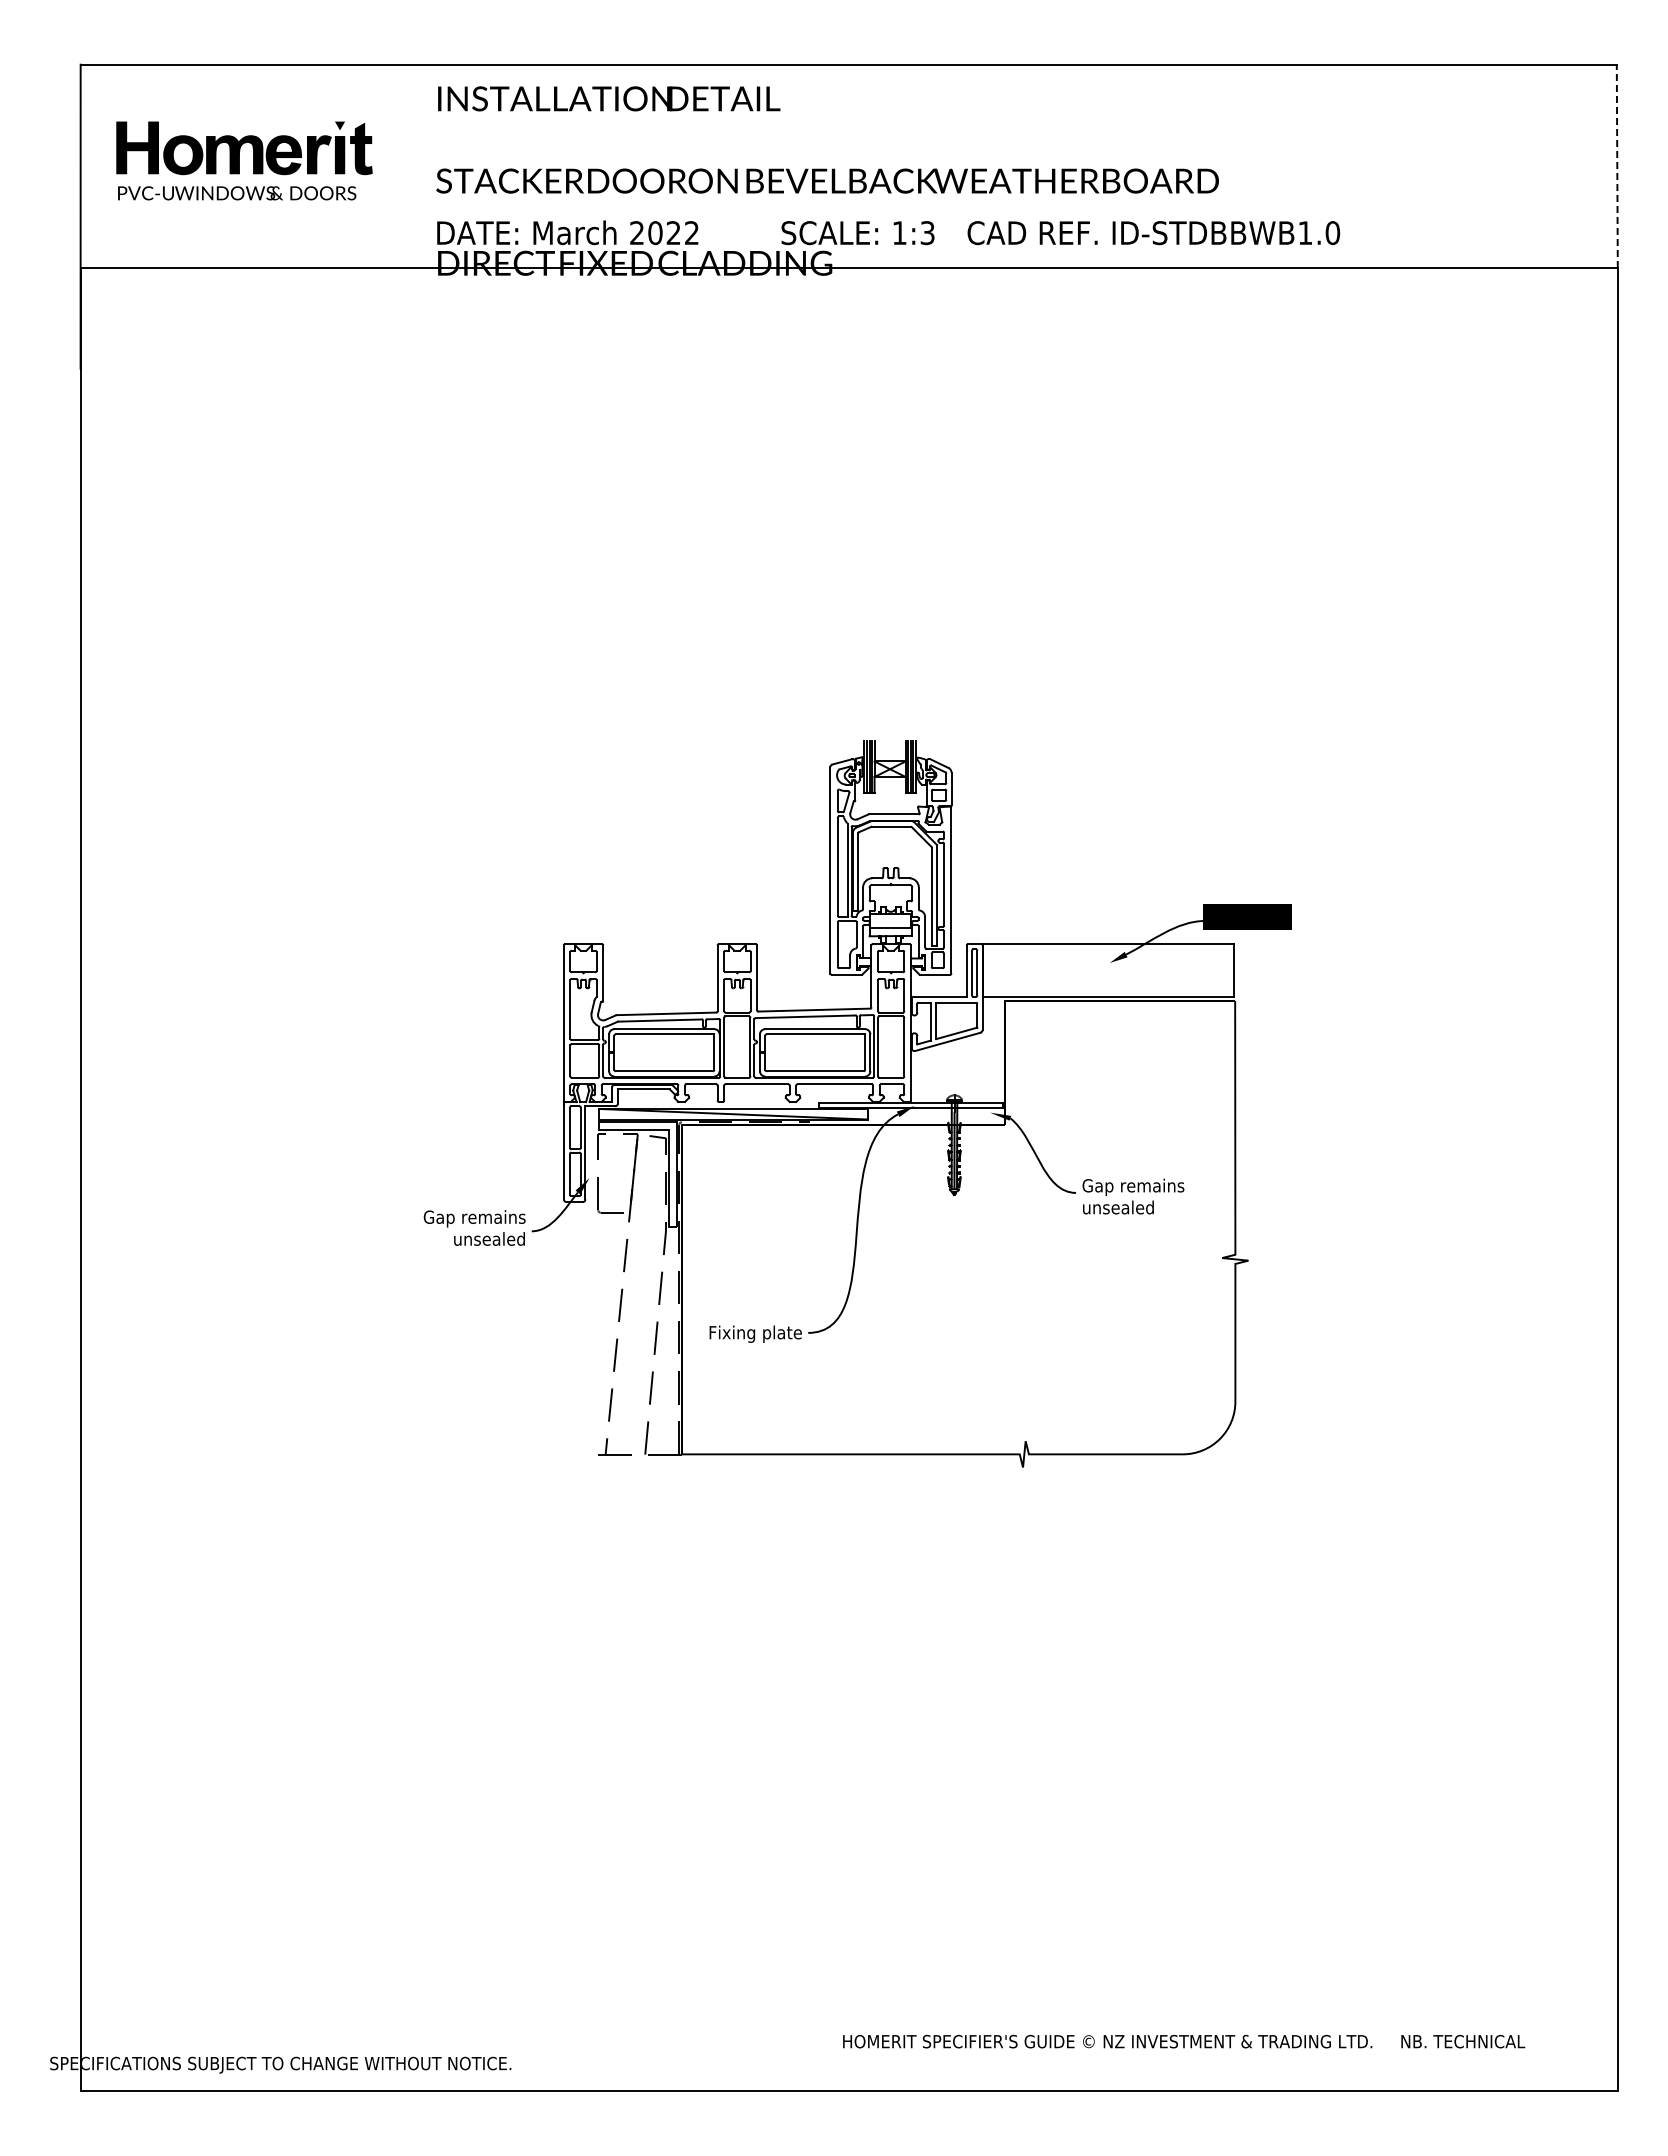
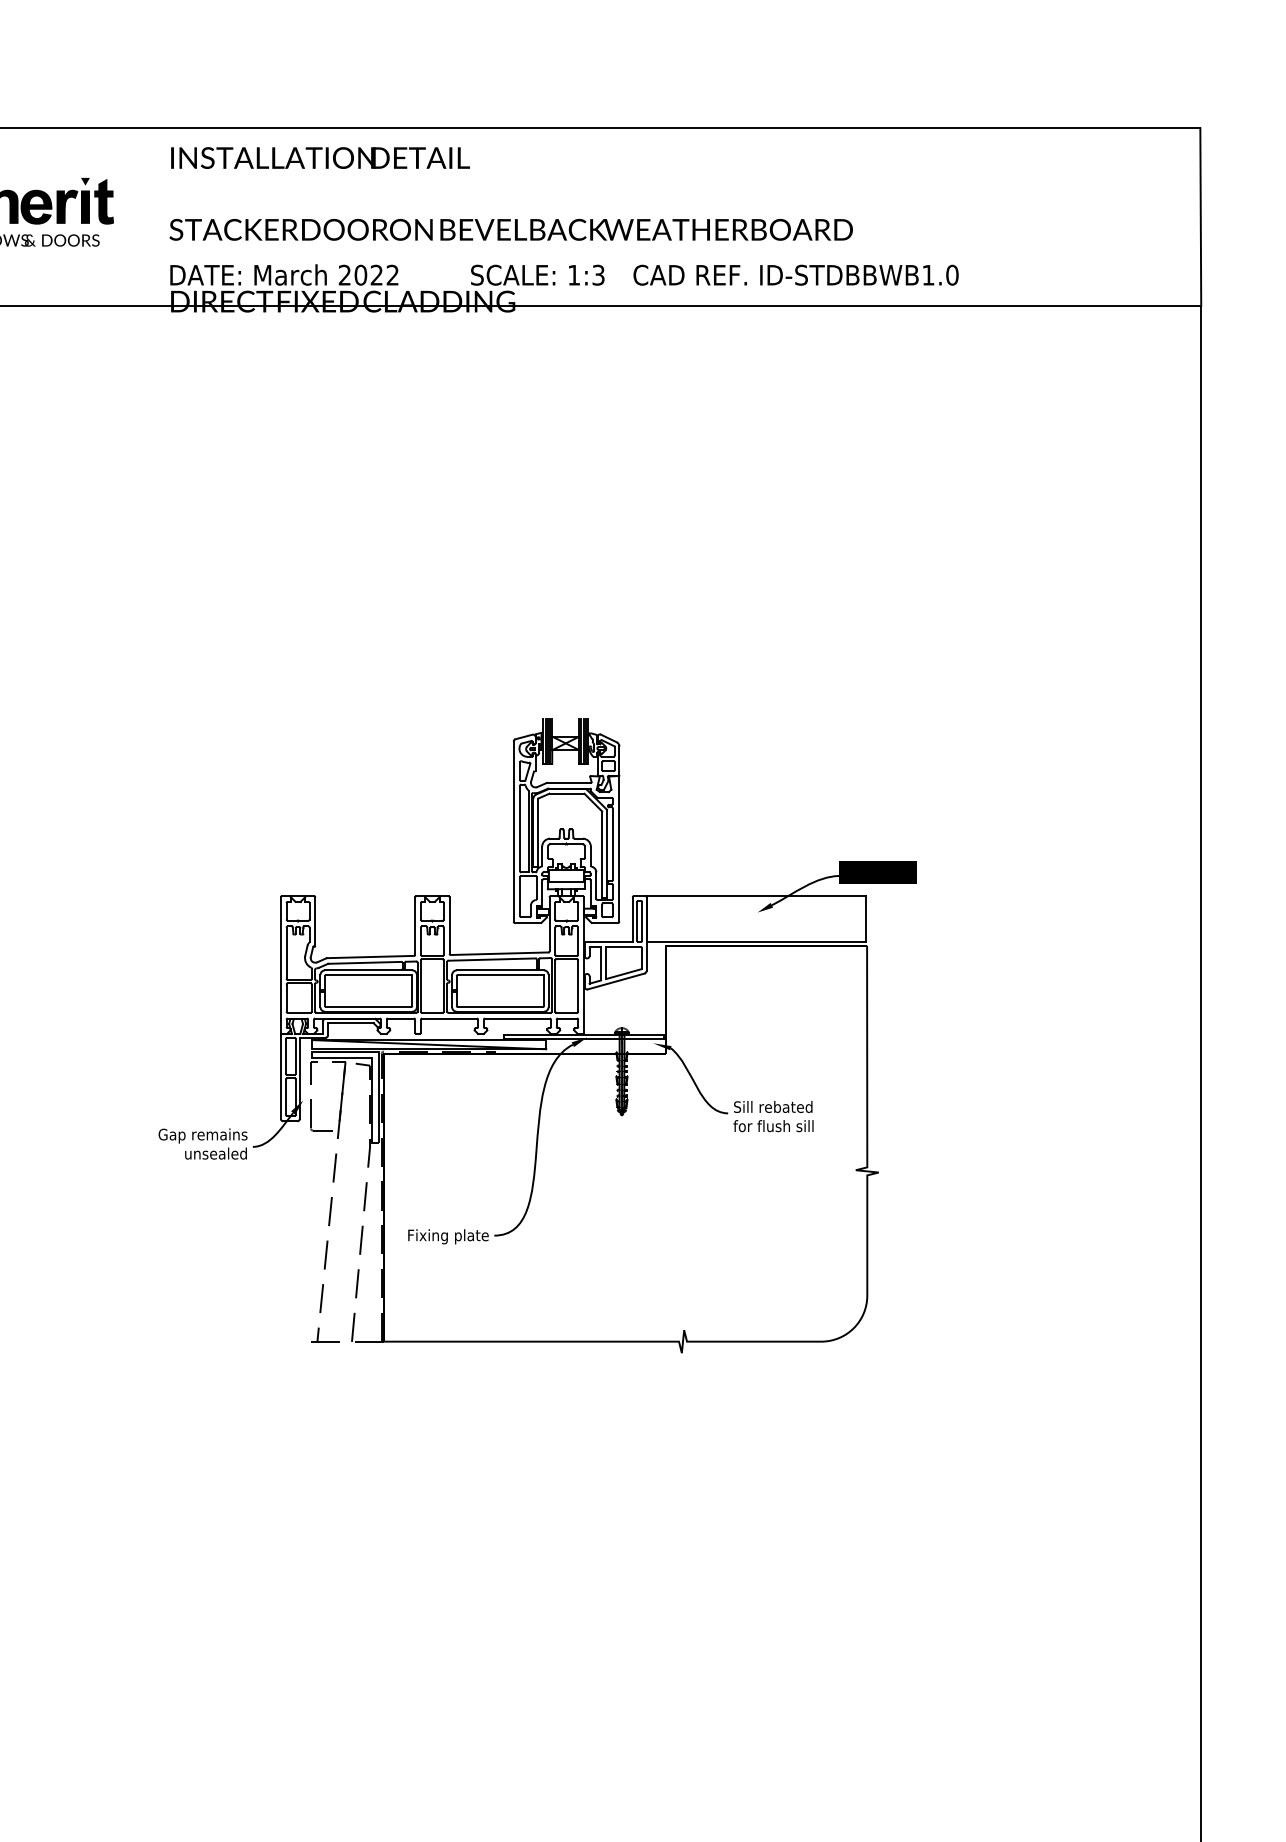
line: (1617, 166) -> (1200, 217), dashed -> solid
text: (1133, 1196) -> (778, 1116), Gap remains unsealed -> Sill rebated for flush sill

